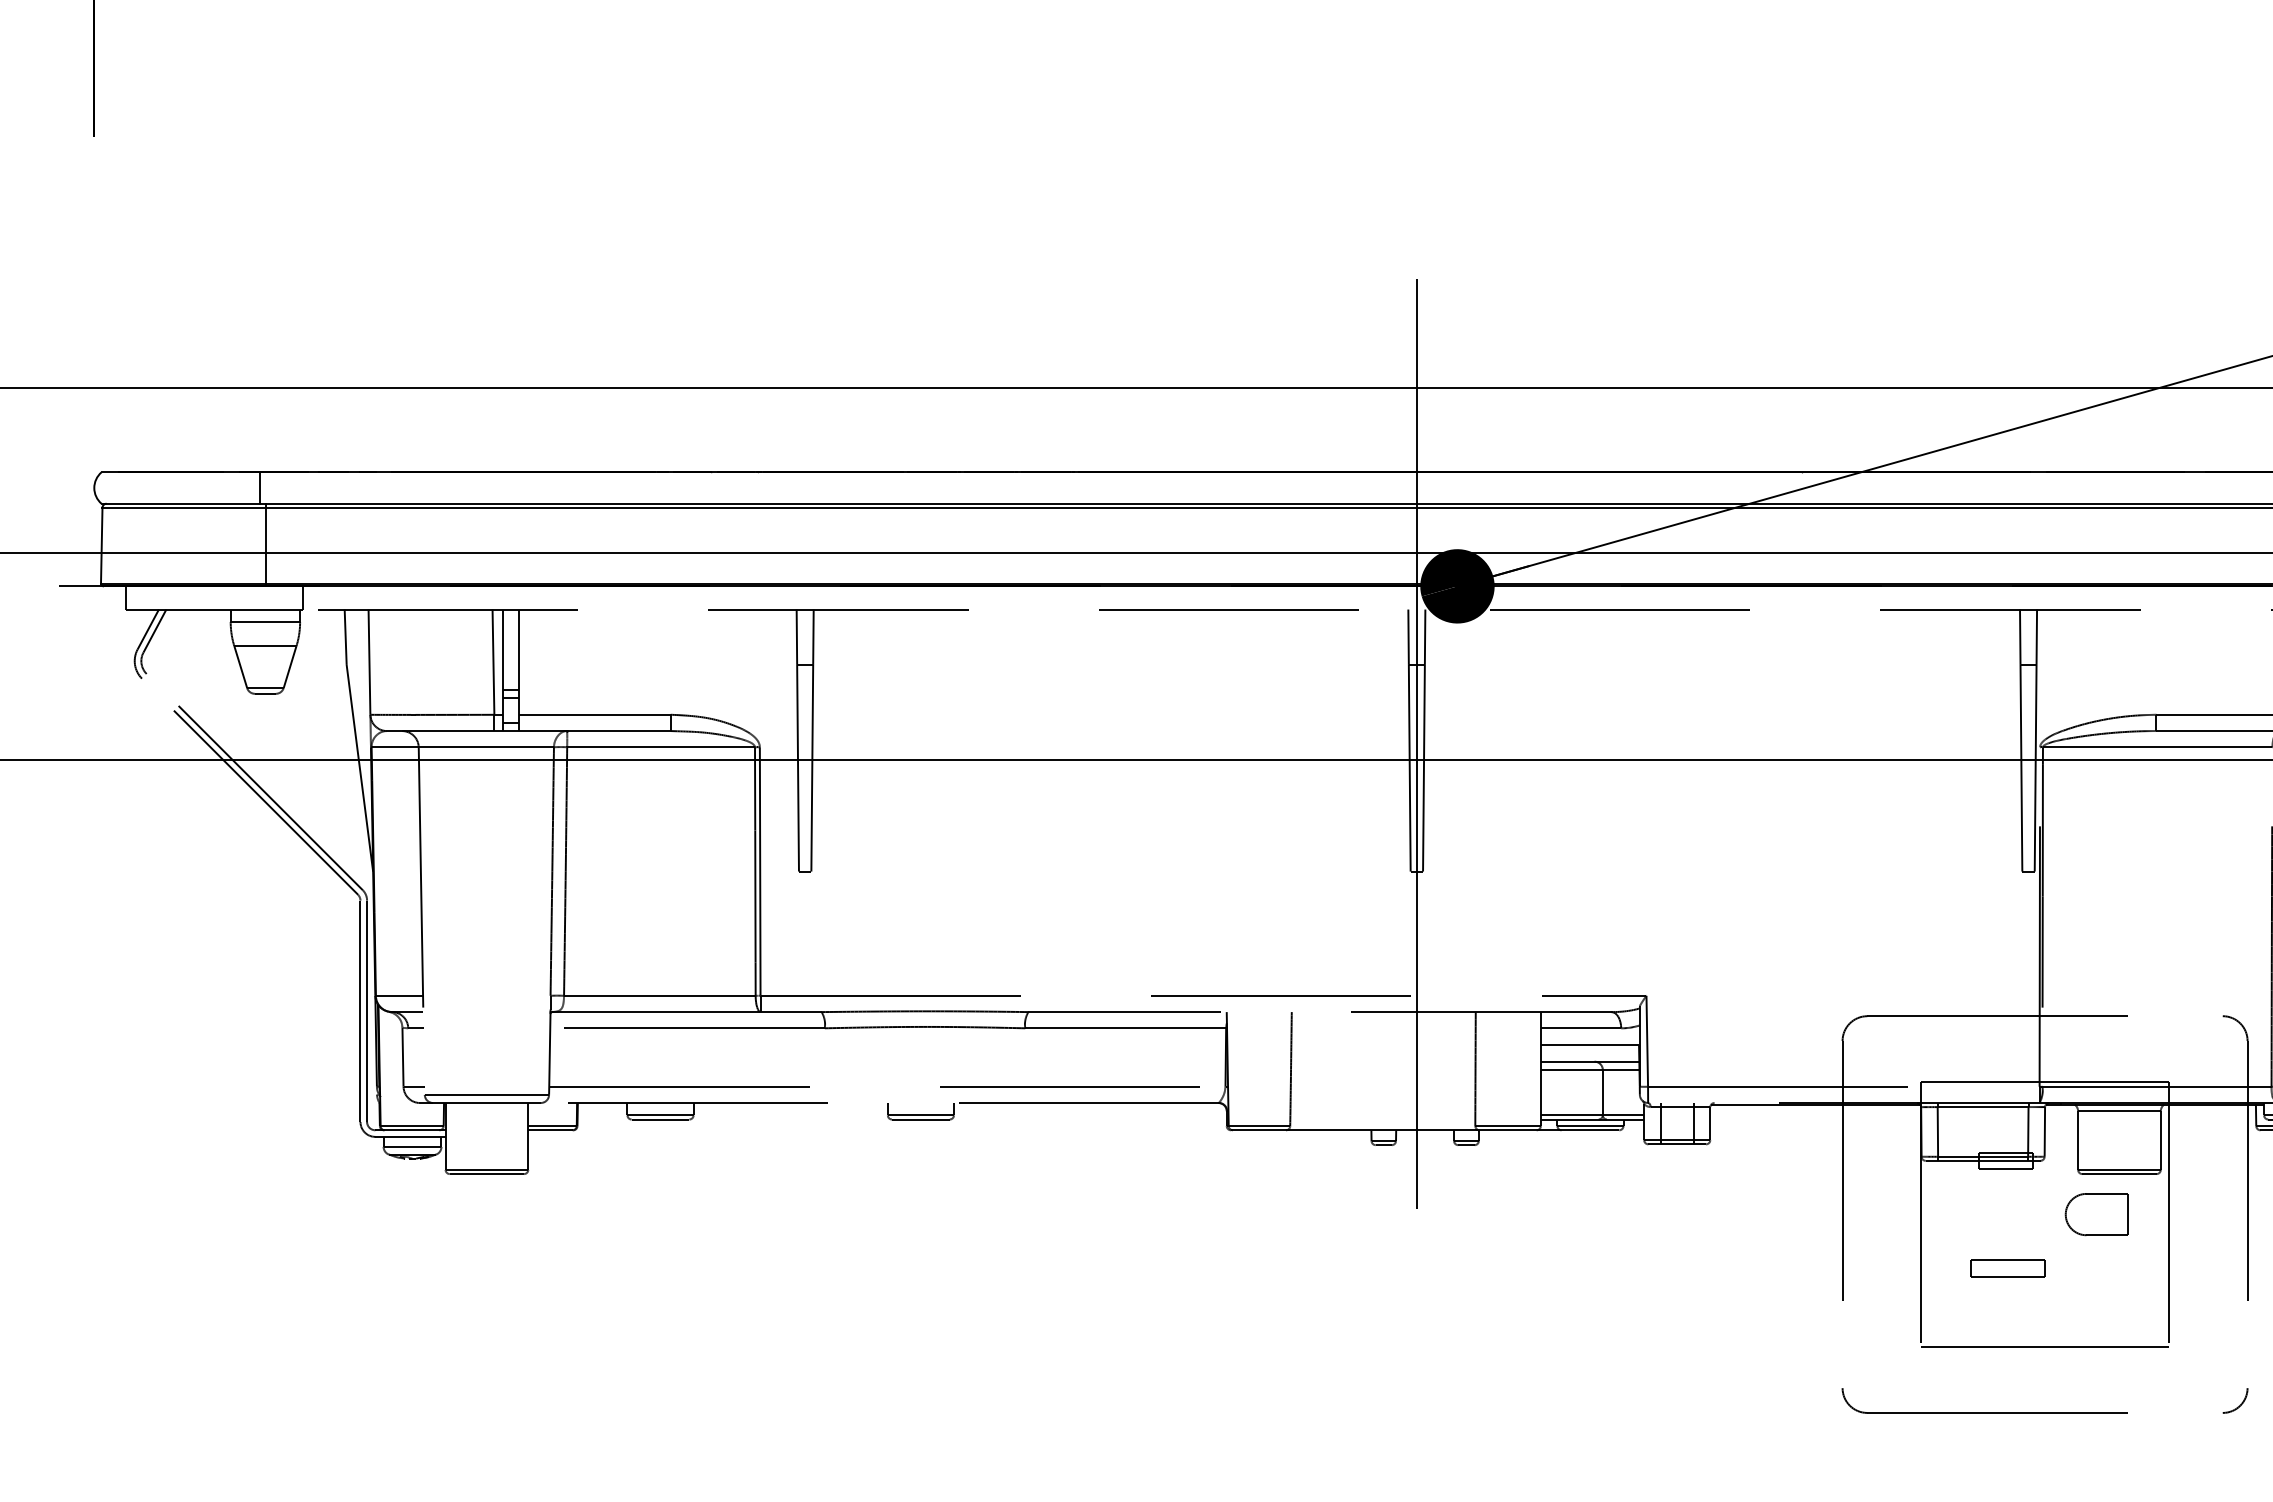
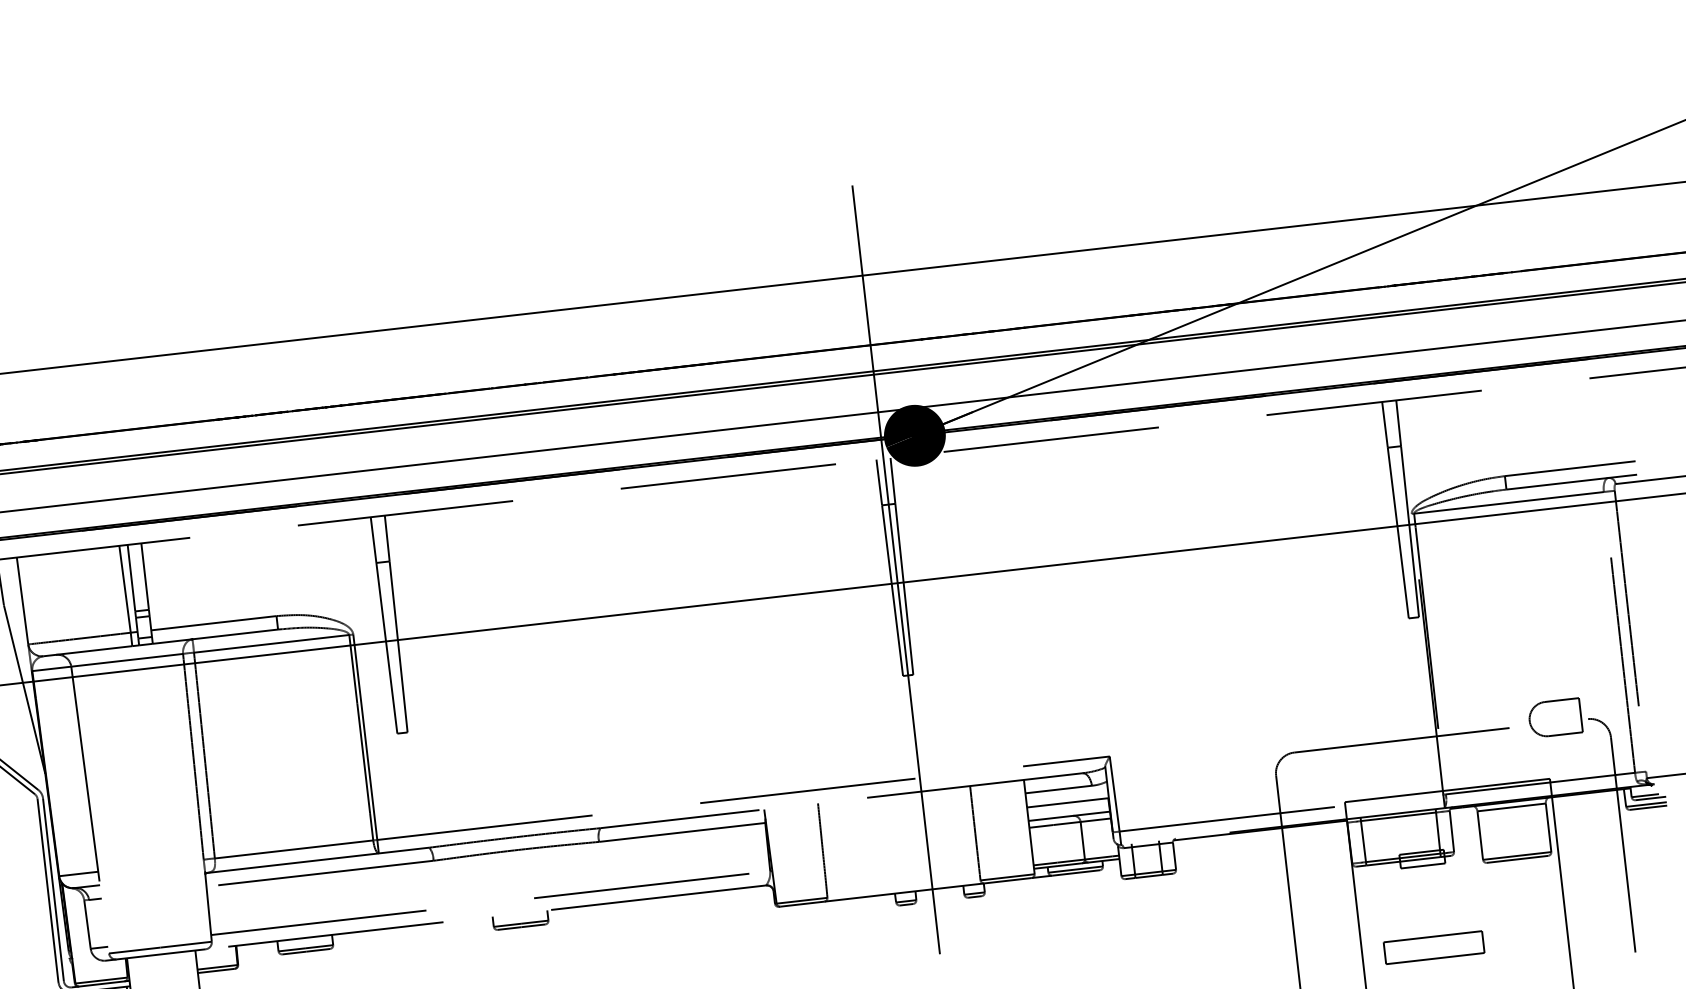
part: (2096, 1214) -> (1555, 718), moved
part: (2007, 1268) -> (1433, 947), size x1.6

